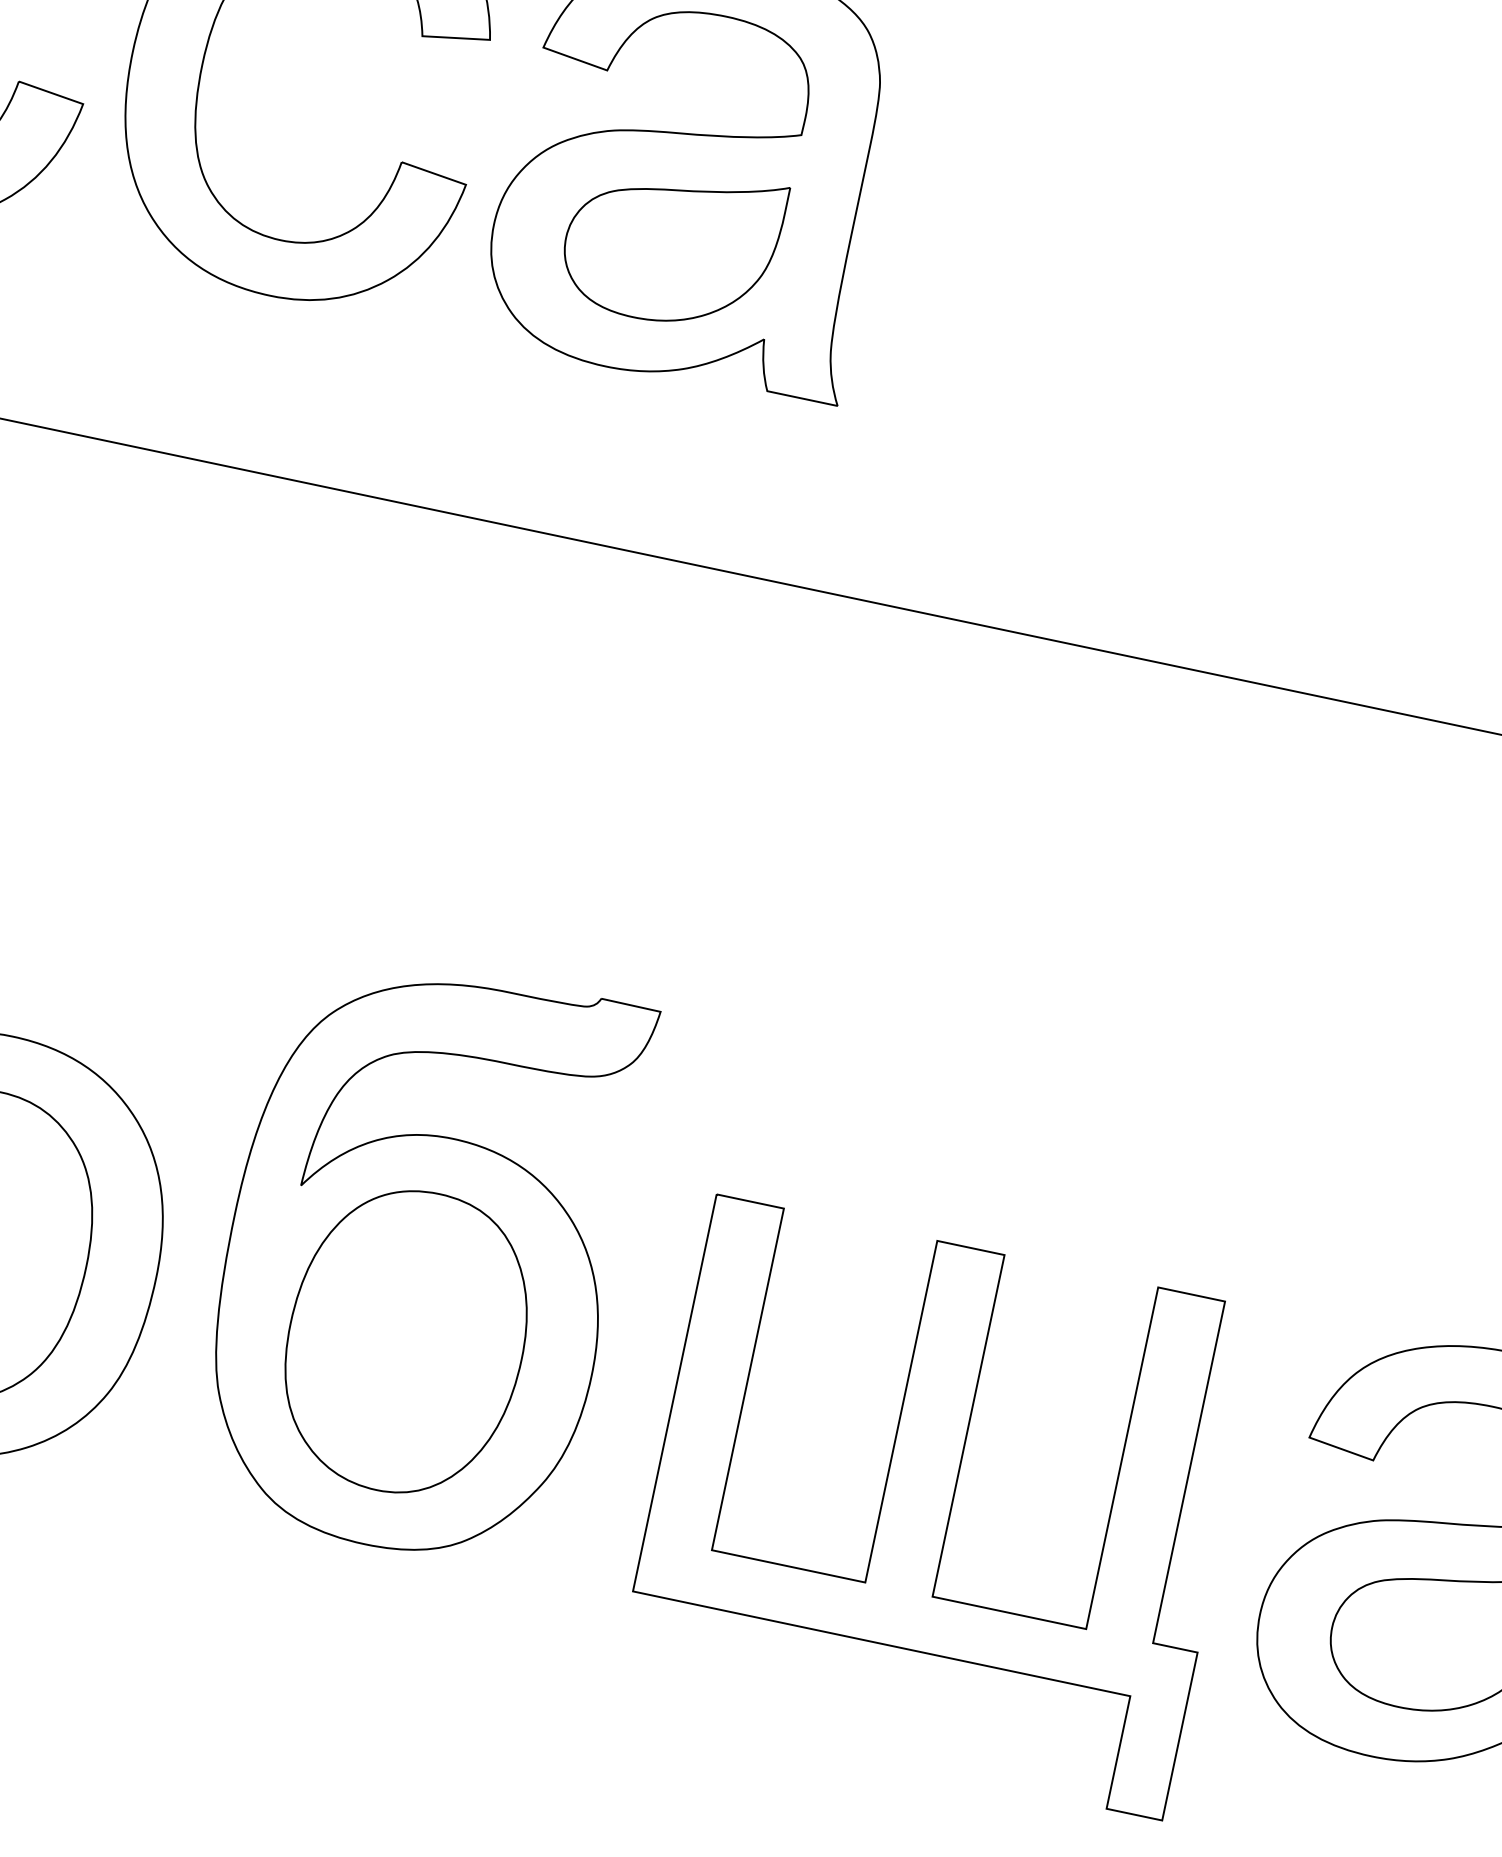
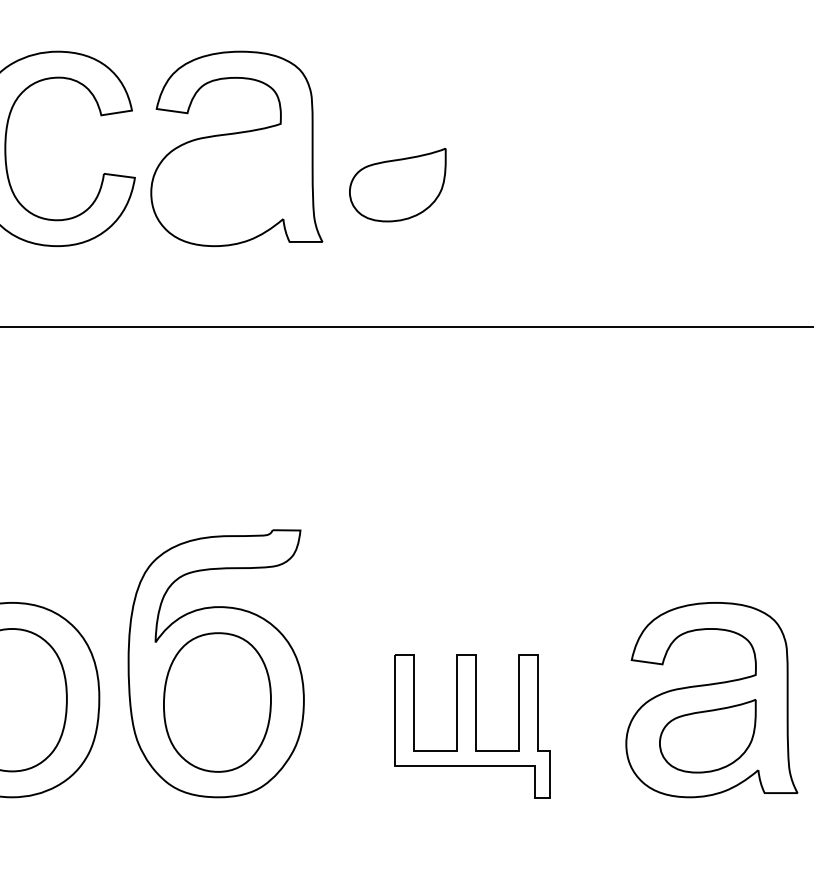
part: (670, 244) -> (397, 185), moved
part: (939, 1507) -> (472, 726), size x0.6

